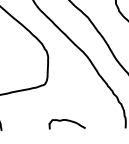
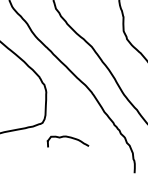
curve: (68, 121) -> (69, 138), moved

